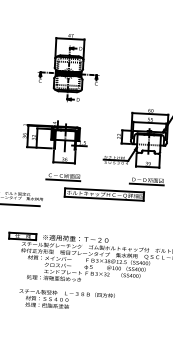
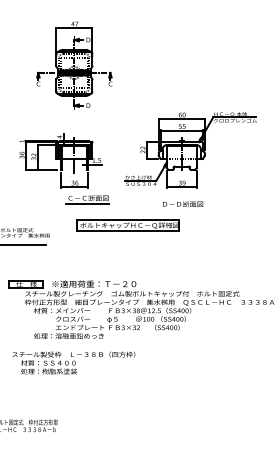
part: (63, 176) -> (87, 199), moved
line: (146, 184) -> (181, 209), removed
text: (66, 299) -> (73, 362), moved

